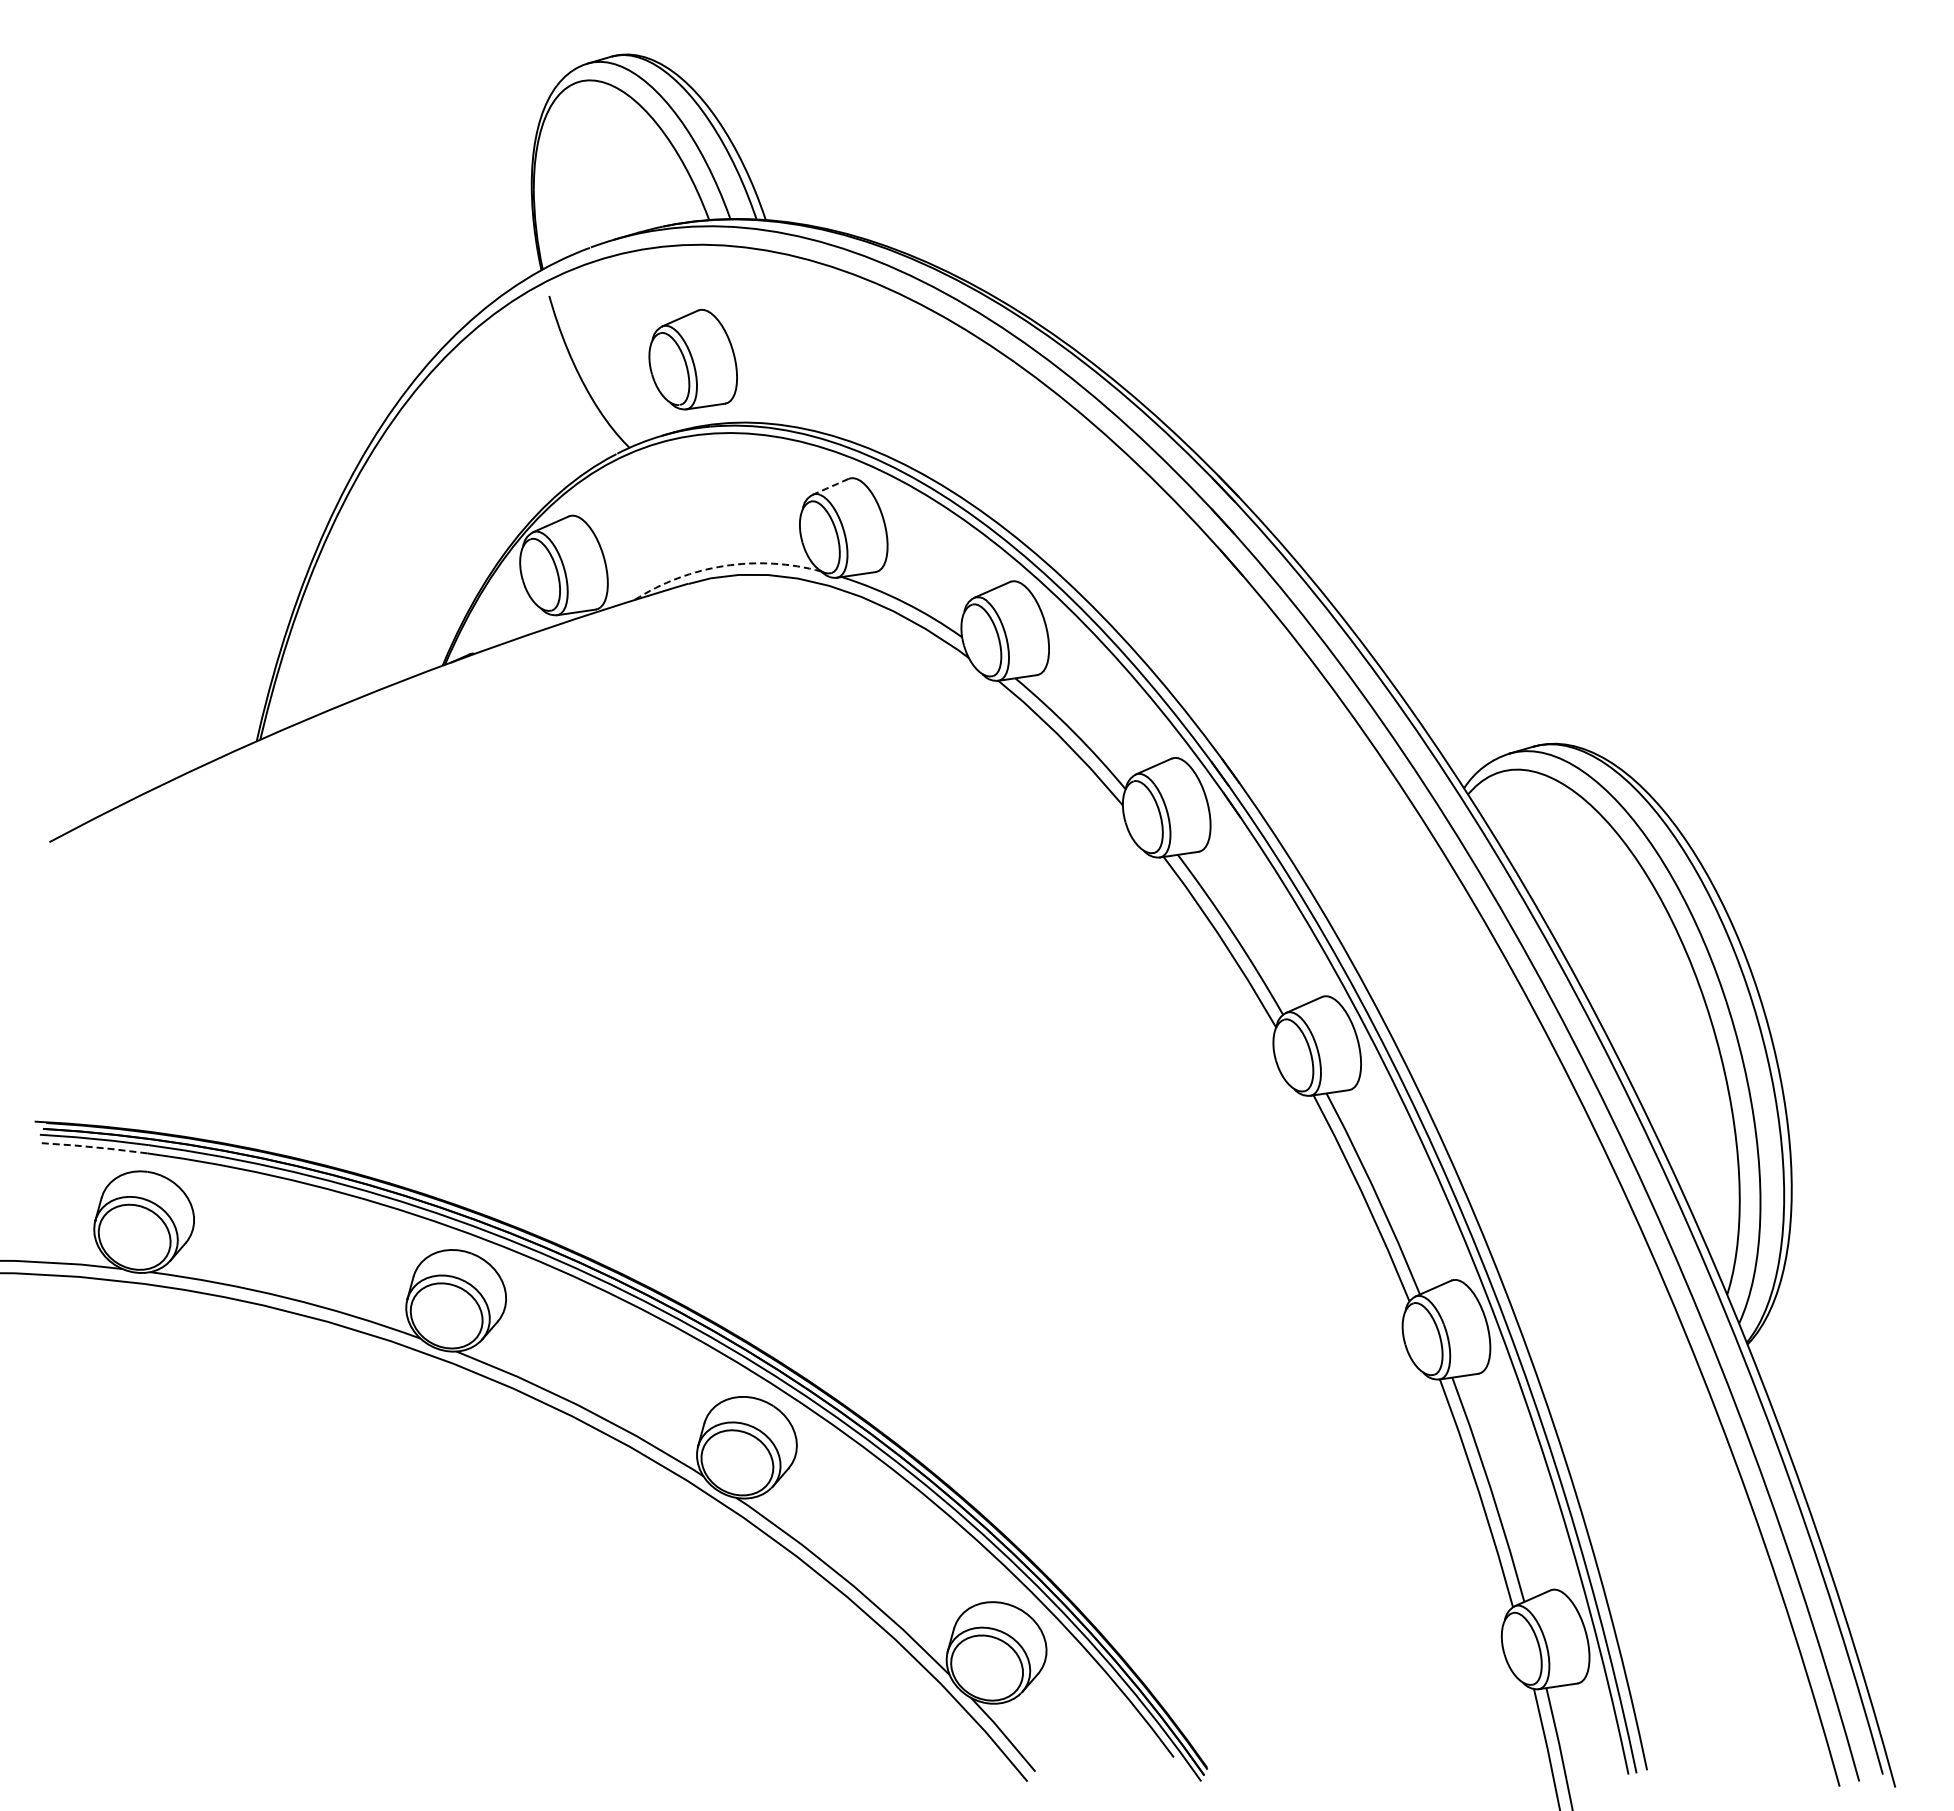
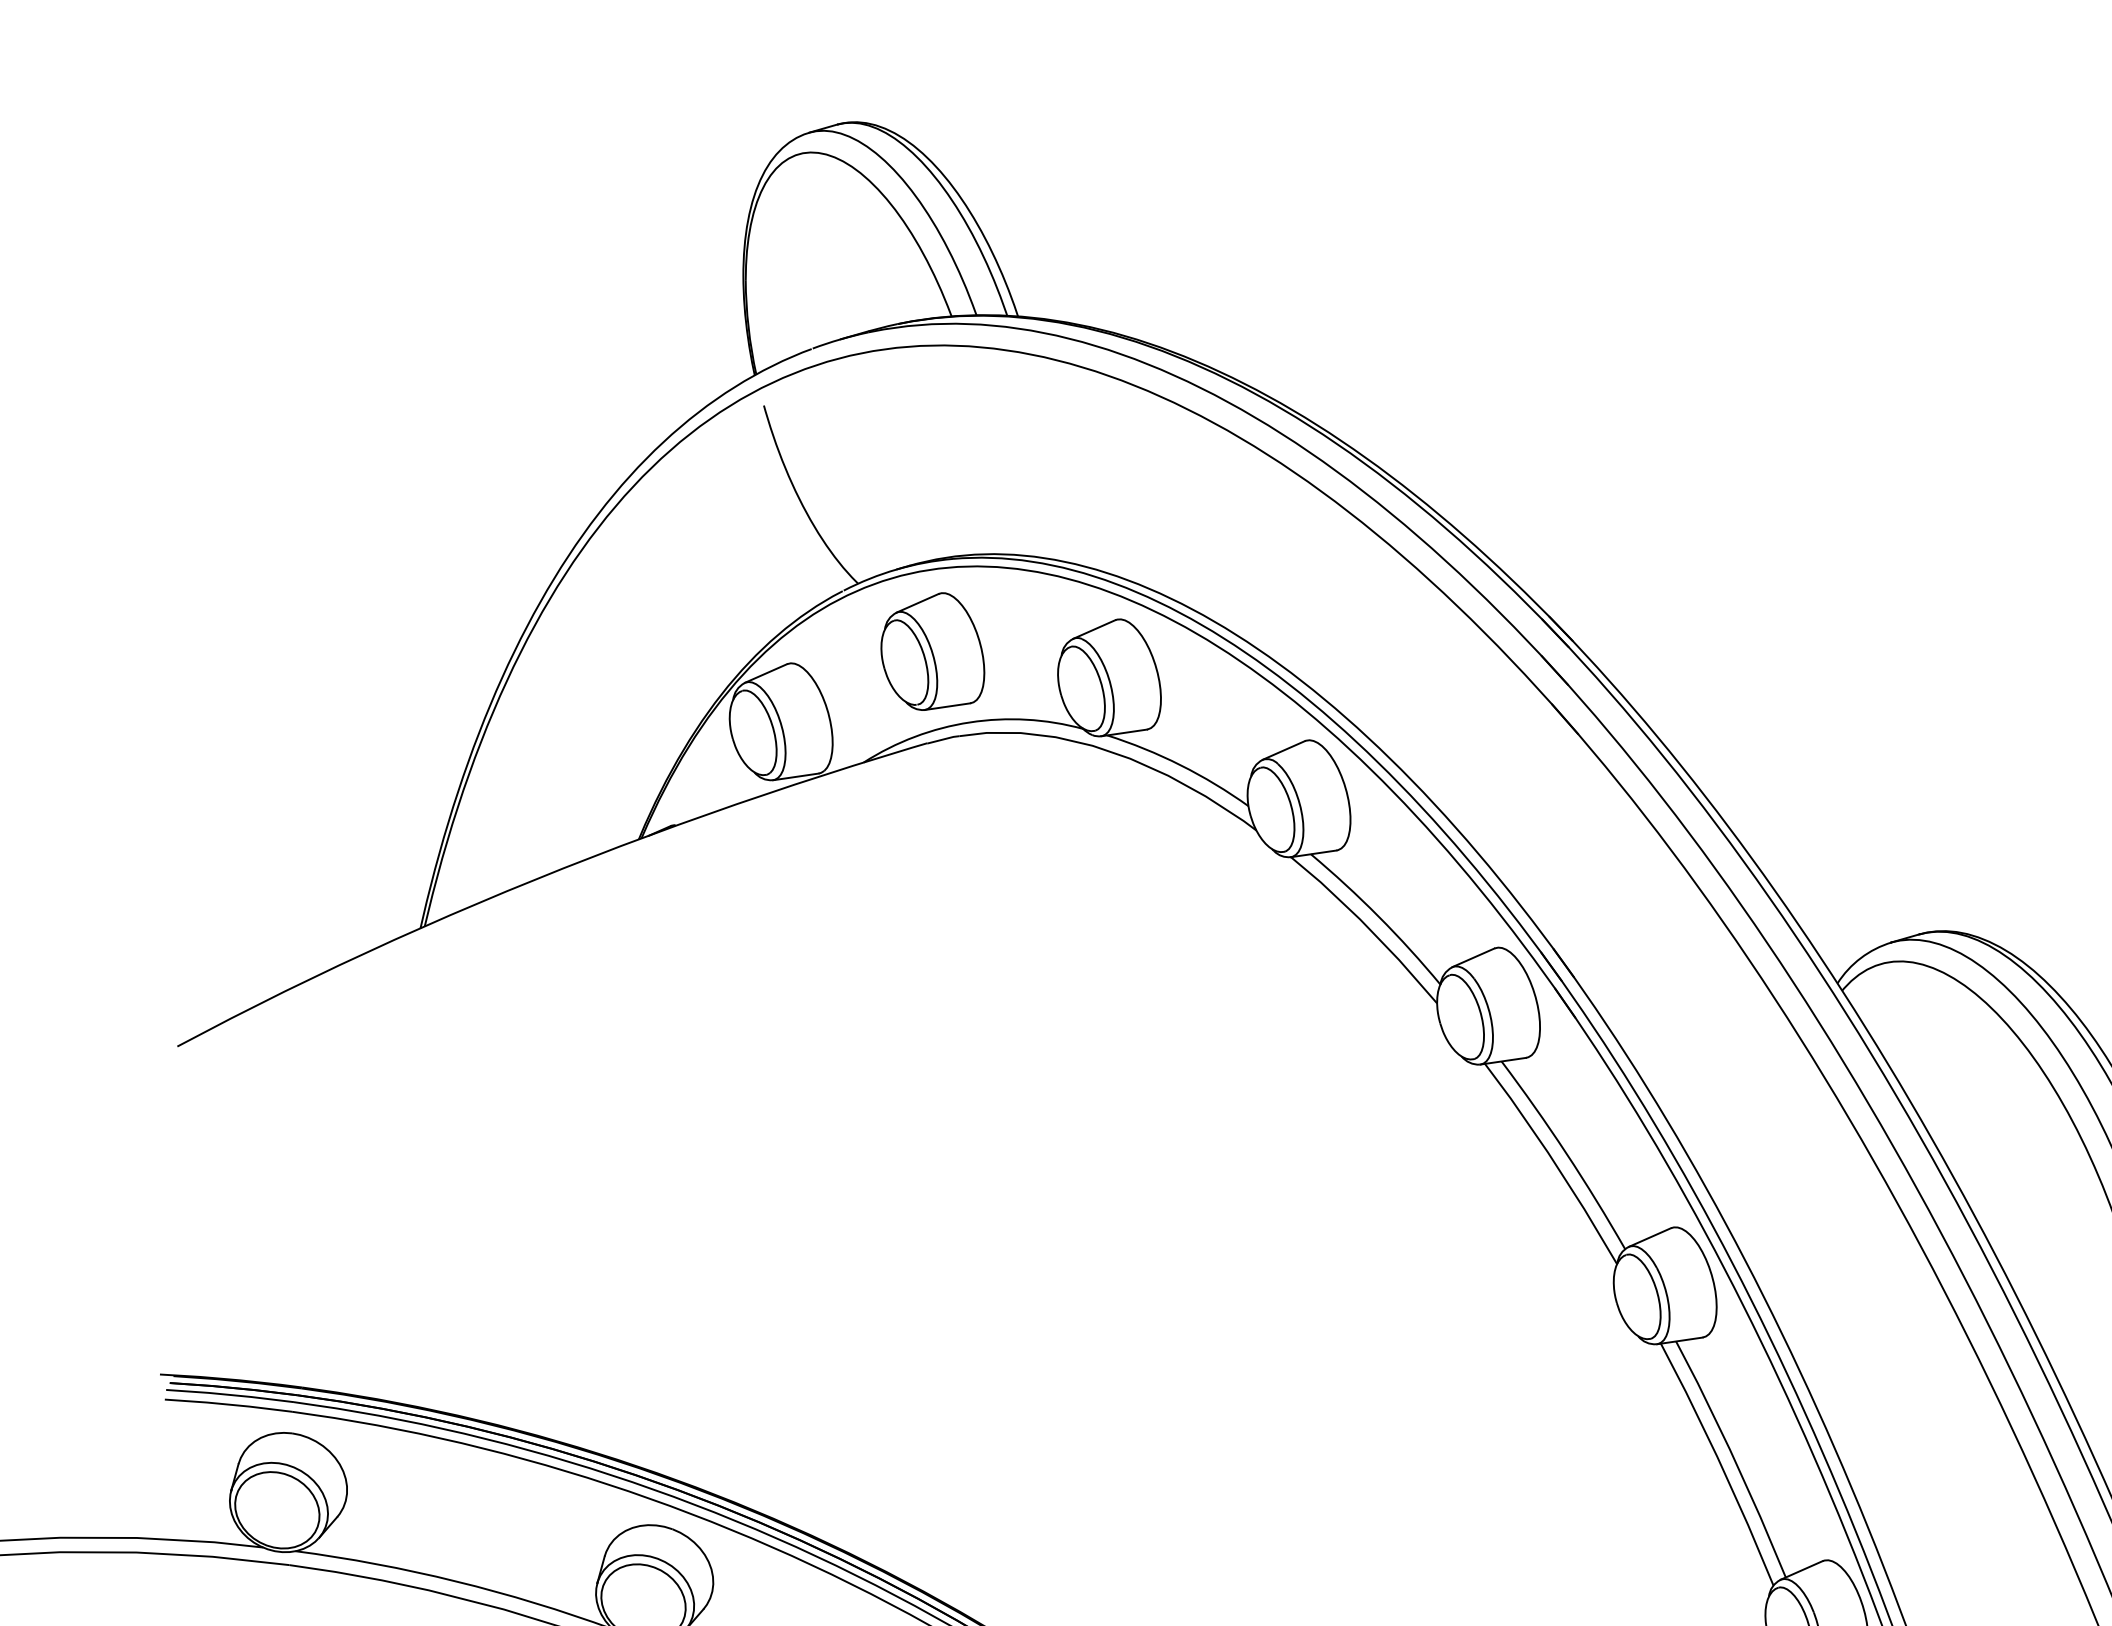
part: (692, 359) -> (932, 651), moved
line: (830, 486) -> (1093, 629), dashed -> solid
arc: (724, 565) -> (969, 721), dashed -> solid
line: (92, 1147) -> (227, 1404), dashed -> solid

